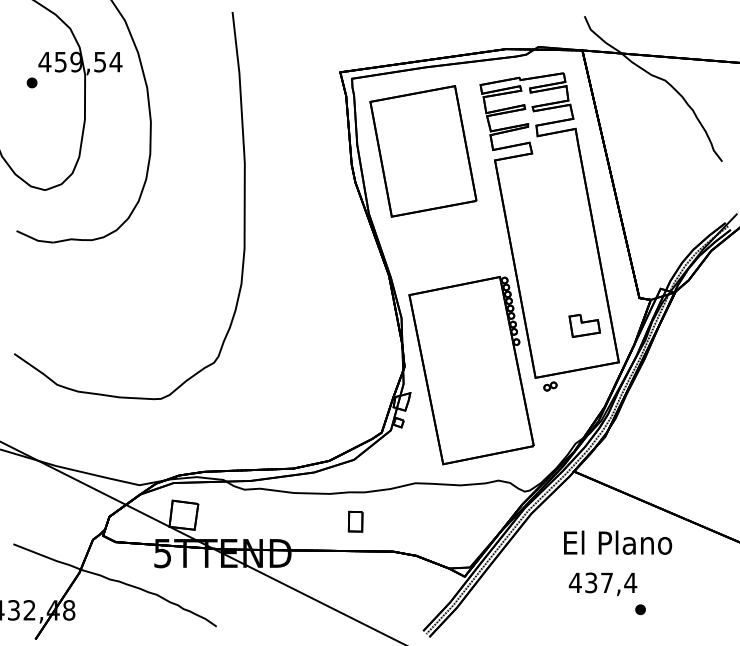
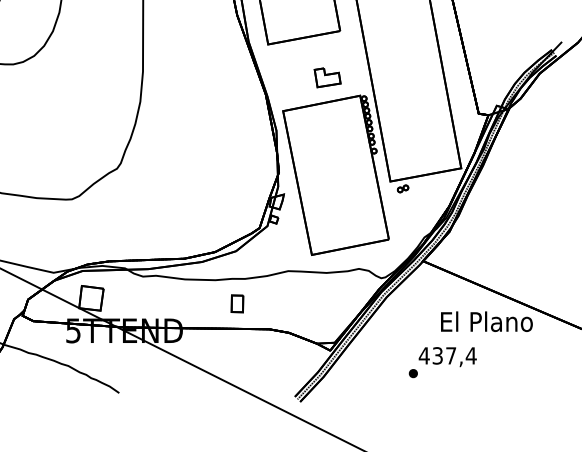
part: (584, 325) -> (327, 77), moved
text: (618, 542) -> (487, 321), moved
part: (640, 609) -> (413, 373), moved

